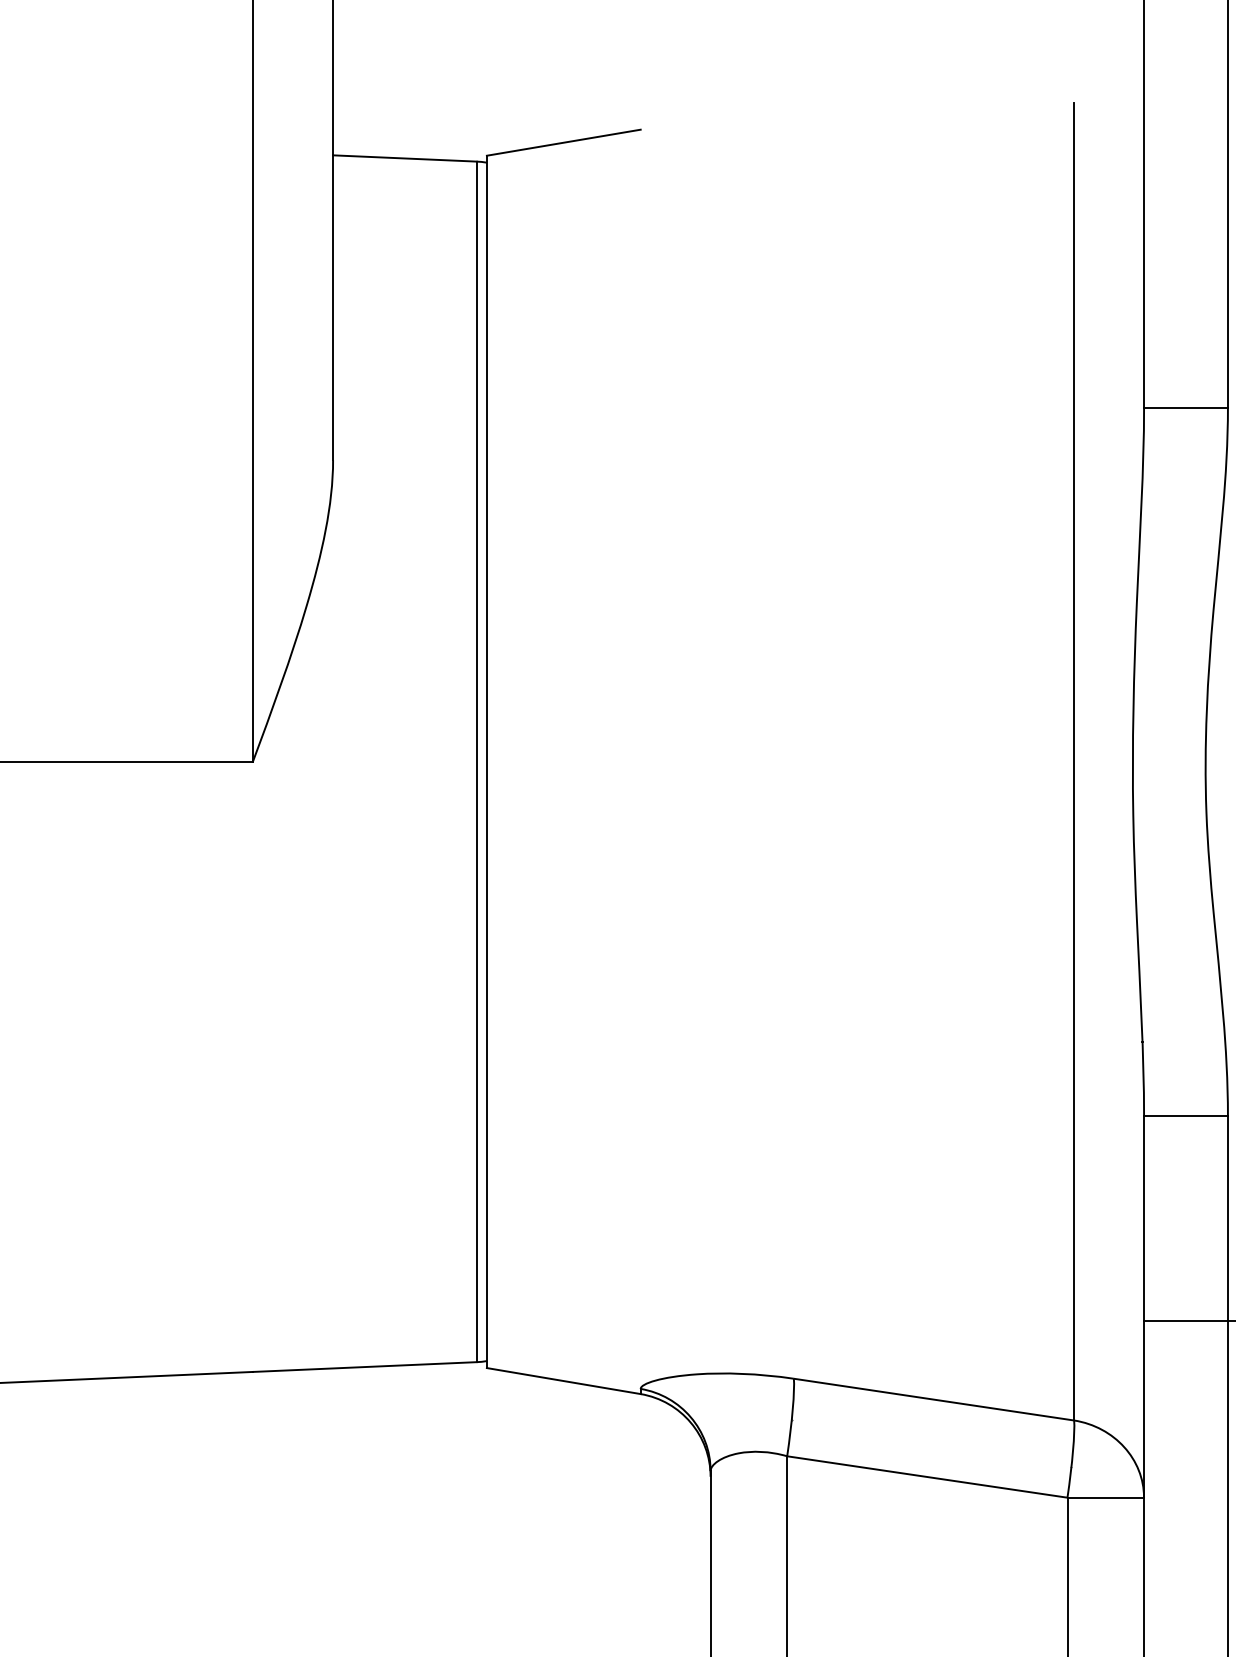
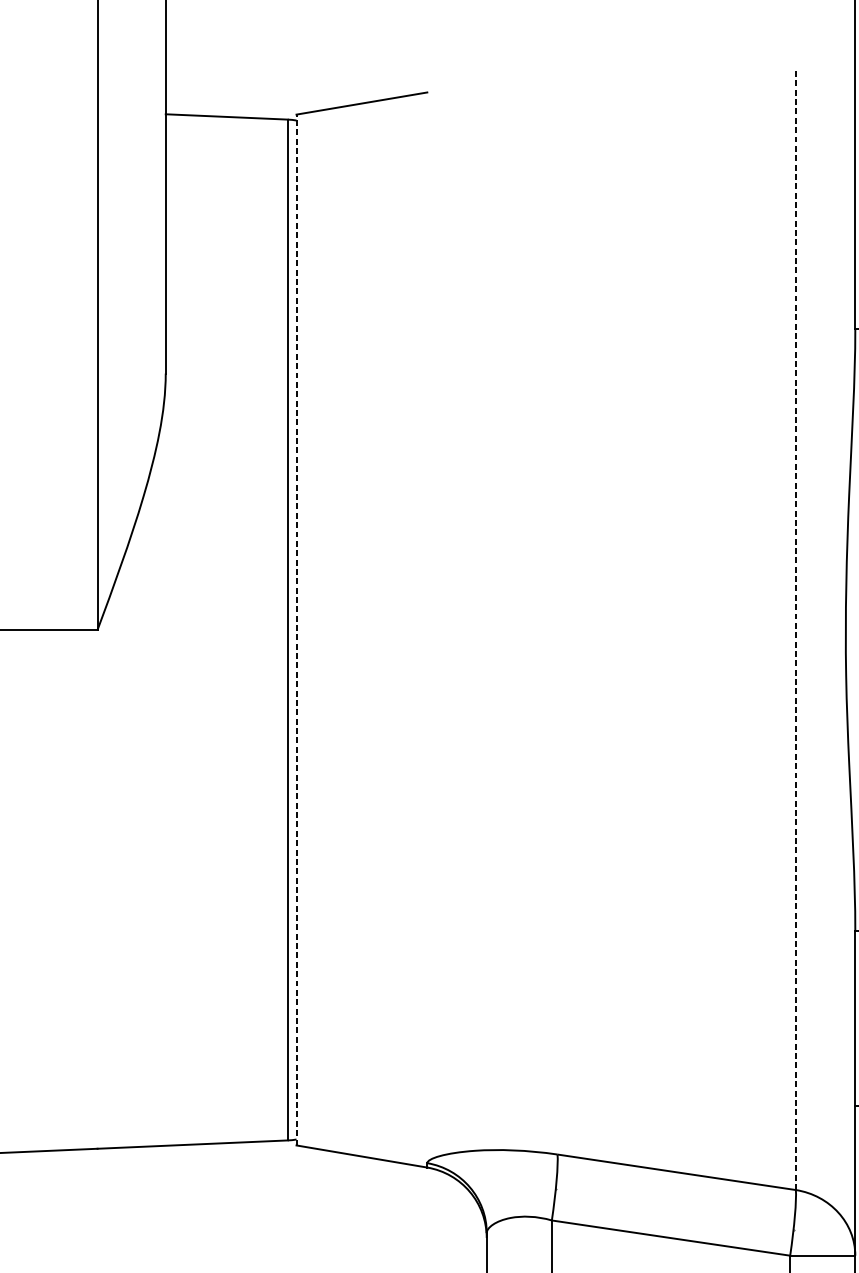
line: (486, 761) -> (296, 629), solid -> dashed
line: (1074, 761) -> (796, 629), solid -> dashed

